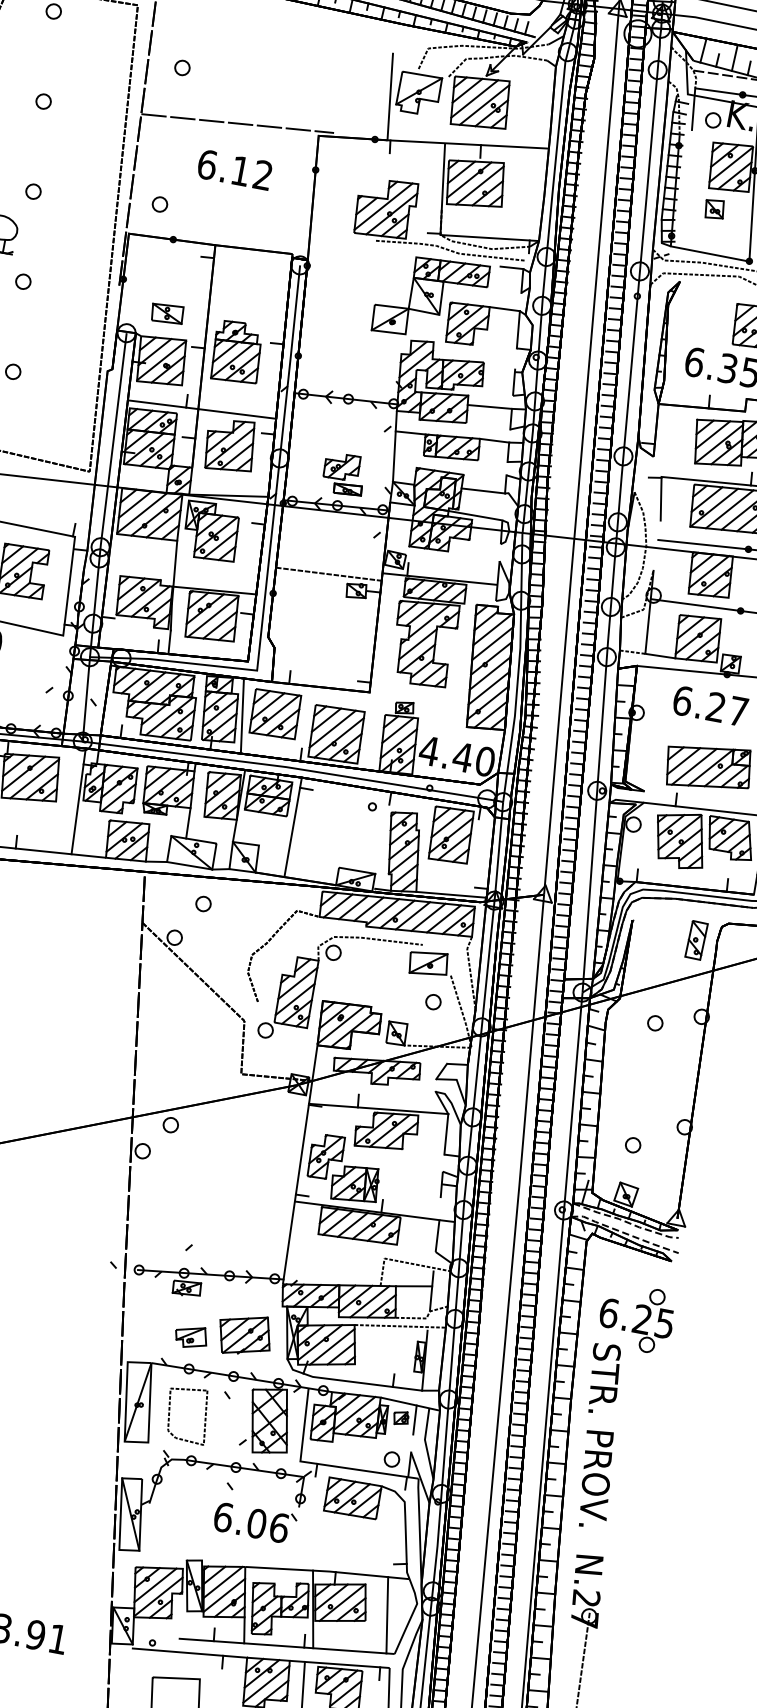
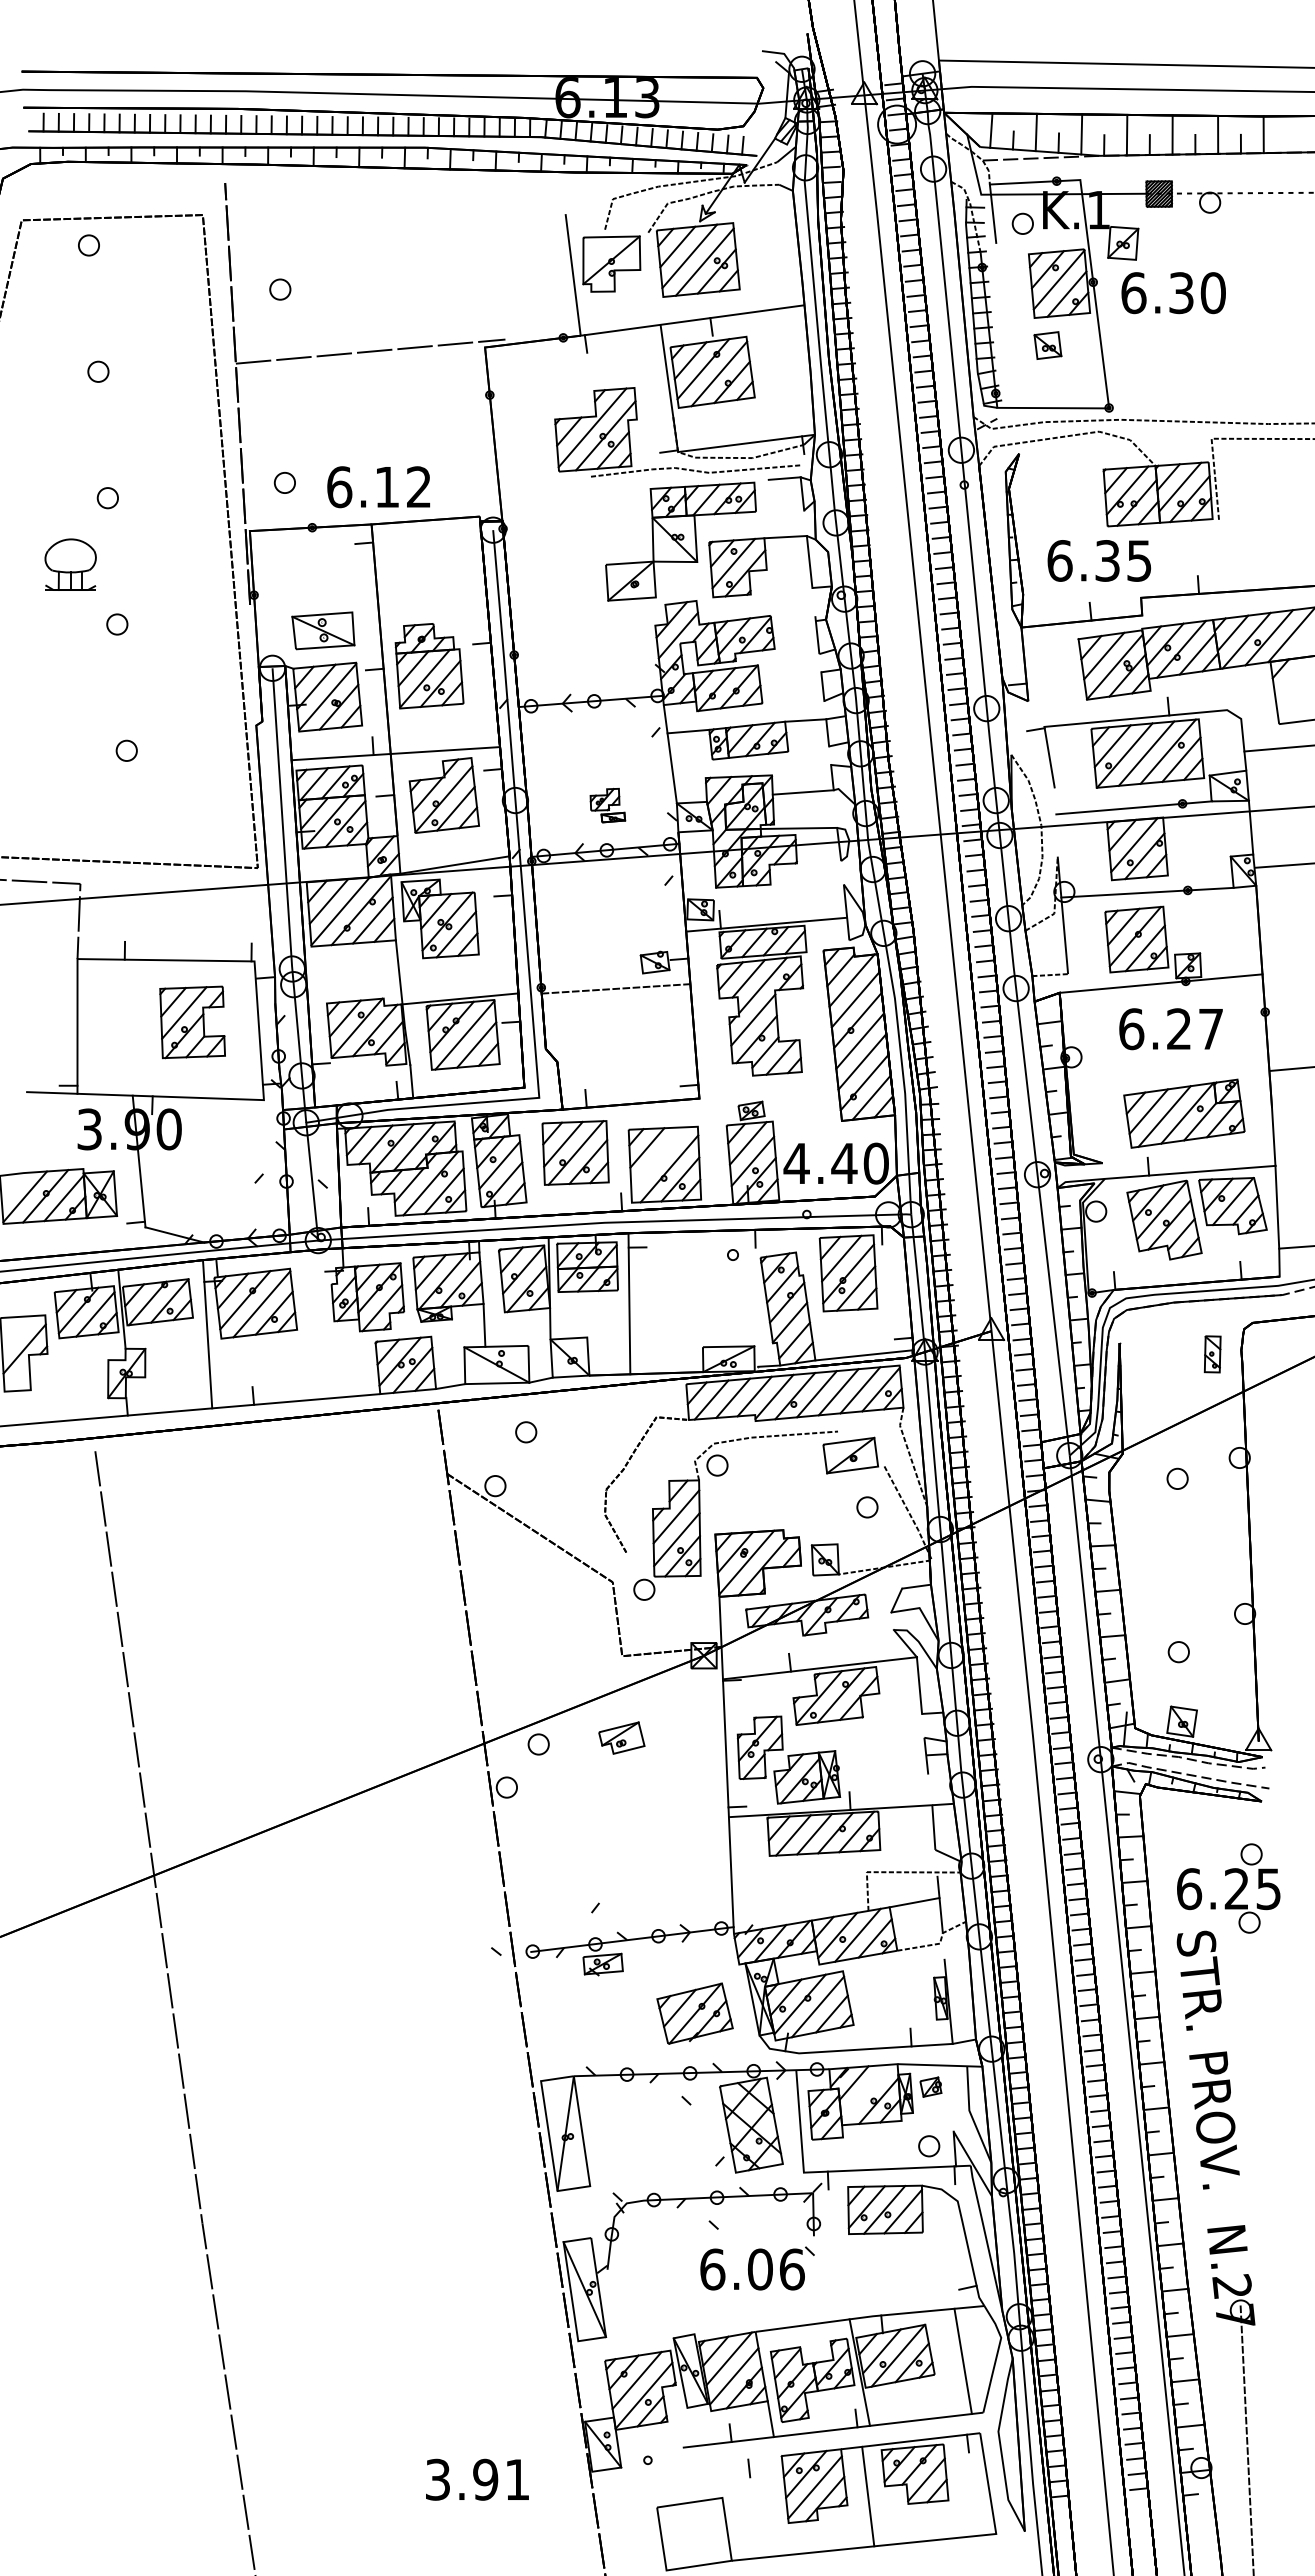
text: (234, 170) -> (378, 487), moved
part: (167, 314) -> (323, 631), size x1.4
line: (489, 407) -> (790, 675), removed
part: (343, 474) -> (607, 805), size x0.6
line: (328, 573) -> (615, 988), moved
line: (660, 656) -> (1089, 973), removed
line: (242, 716) -> (530, 1164), removed
line: (332, 729) -> (658, 1158), removed
line: (78, 801) -> (328, 1323), removed
part: (696, 940) -> (1212, 1354), size x0.7
line: (399, 1326) -> (905, 1961), removed
part: (191, 1336) -> (621, 1737), moved
part: (170, 1413) -> (612, 2140), removed
line: (354, 1413) -> (865, 2092), removed
line: (415, 1419) -> (950, 2085), removed
line: (189, 1653) -> (701, 2464), removed

